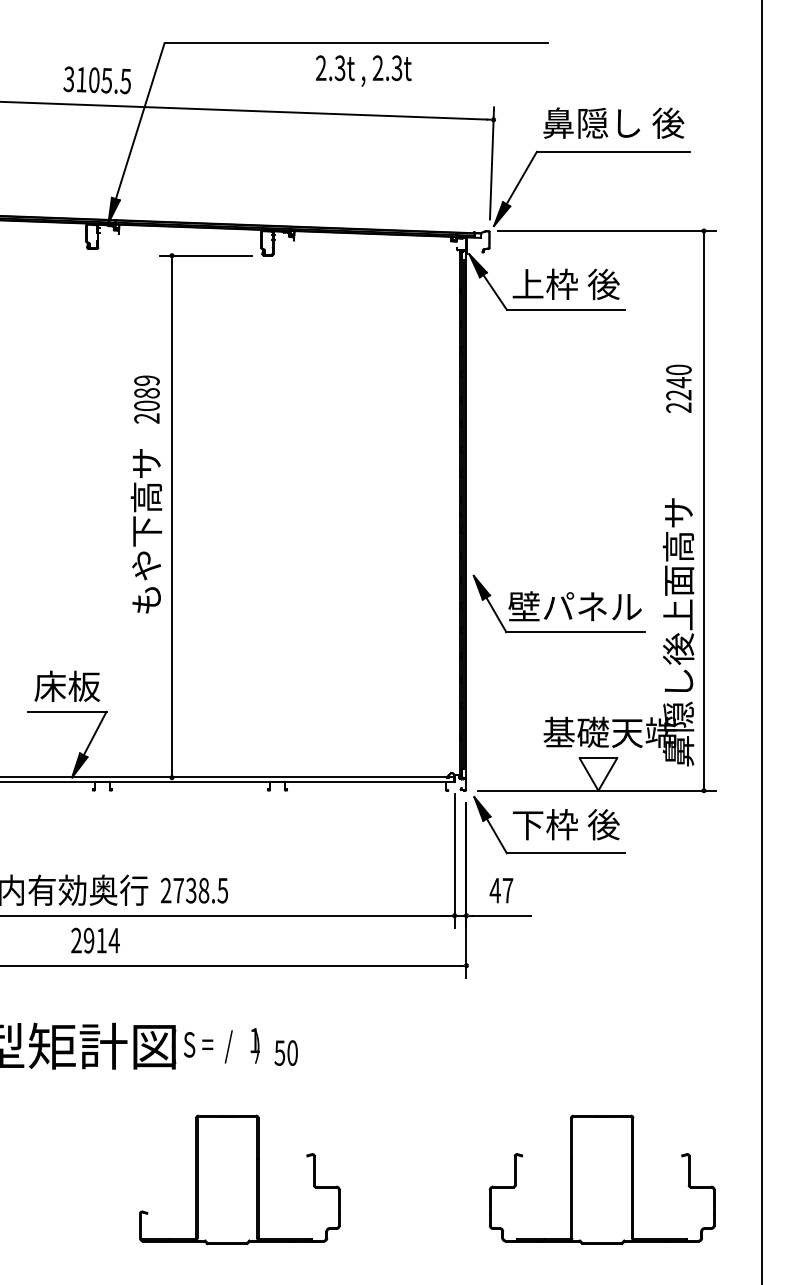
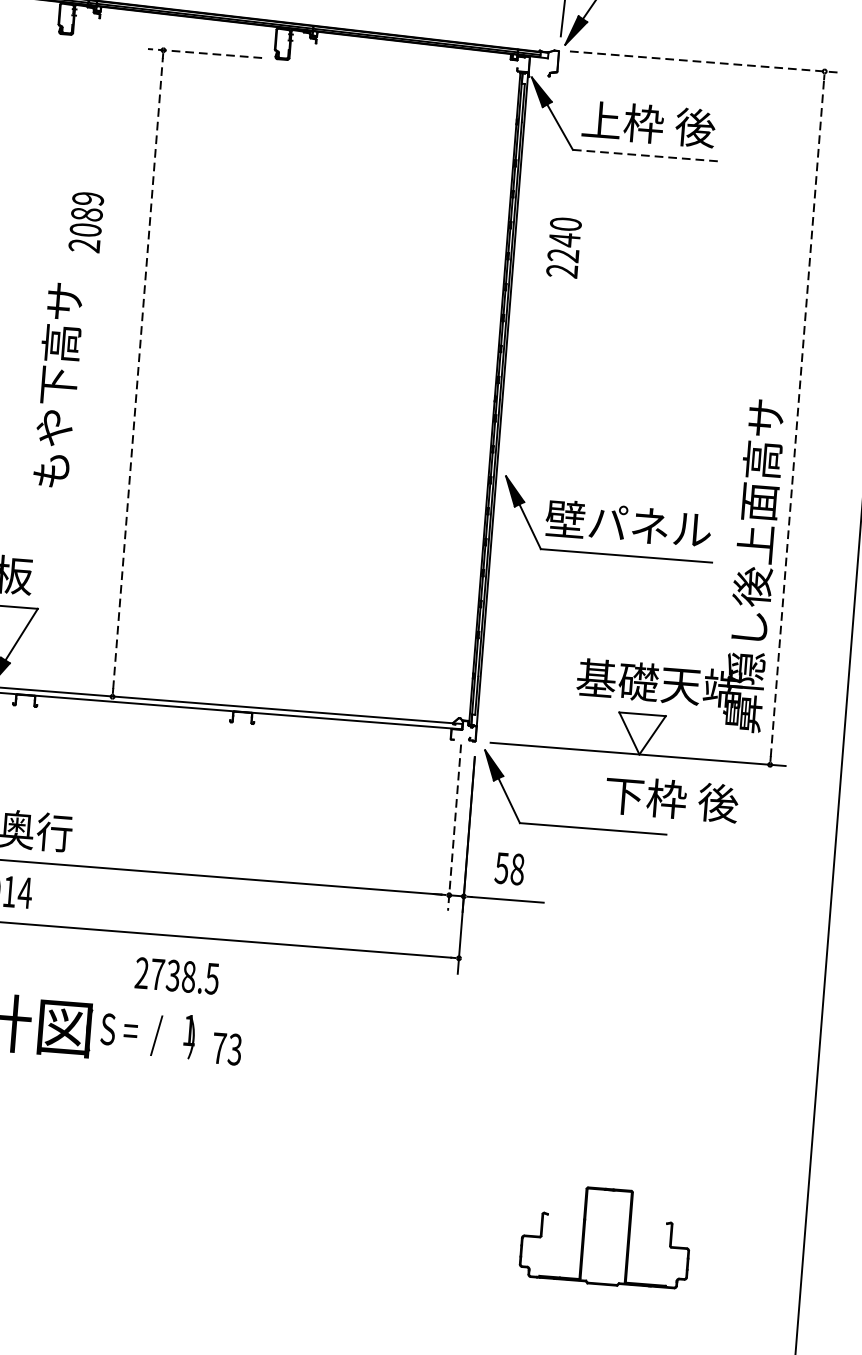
line: (607, 230) -> (705, 61), solid -> dashed
line: (205, 255) -> (204, 53), solid -> dashed
line: (566, 309) -> (646, 155), solid -> dashed
text: (678, 388) -> (563, 247), moved
text: (146, 399) -> (85, 222), moved
line: (703, 510) -> (796, 417), solid -> dashed
line: (172, 516) -> (138, 373), solid -> dashed
text: (146, 531) -> (57, 385), moved
text: (566, 824) -> (672, 799), moved
line: (454, 861) -> (454, 828), solid -> dashed
text: (194, 890) -> (177, 975), moved
text: (501, 890) -> (509, 868), 47 -> 58
text: (285, 1052) -> (226, 1048), 50 -> 73
part: (239, 1179) -> (157, 1201), removed
part: (601, 1179) -> (605, 1236), size x0.6

